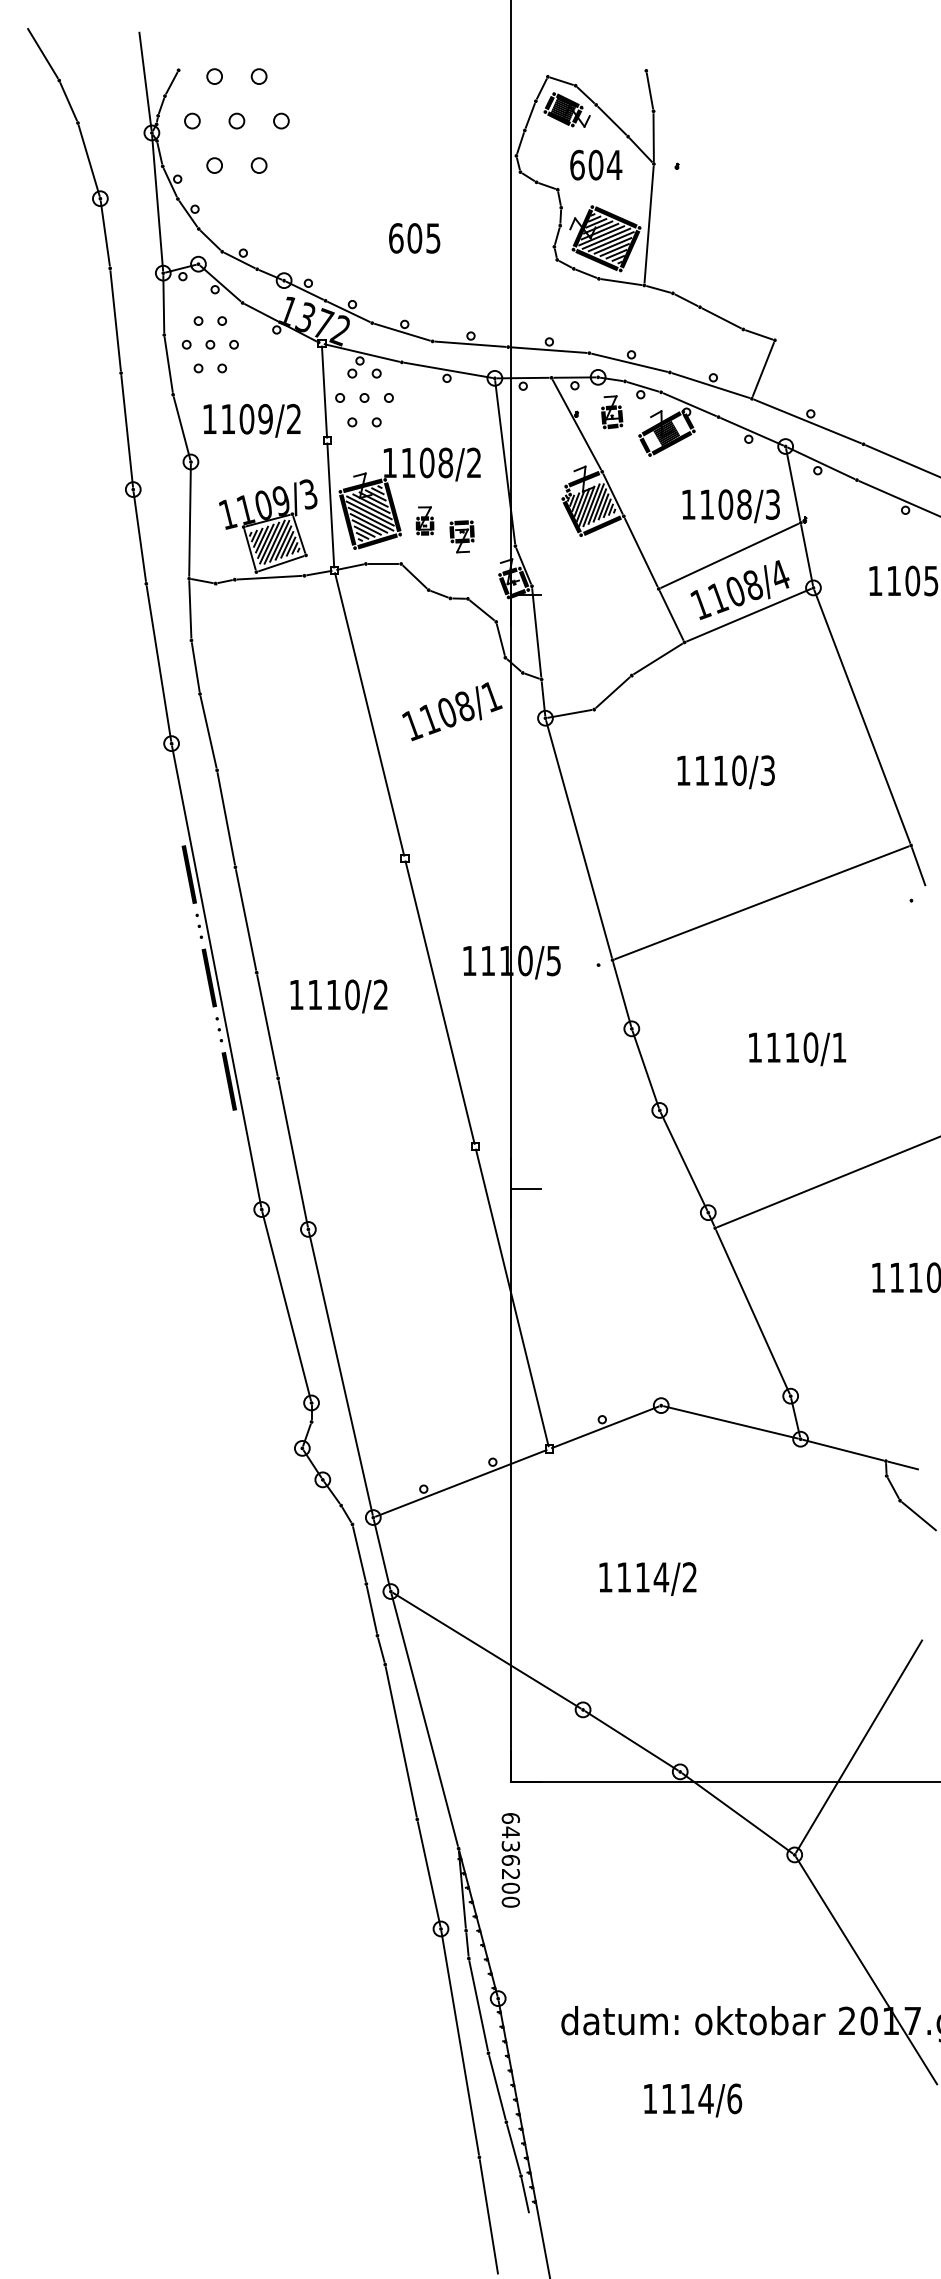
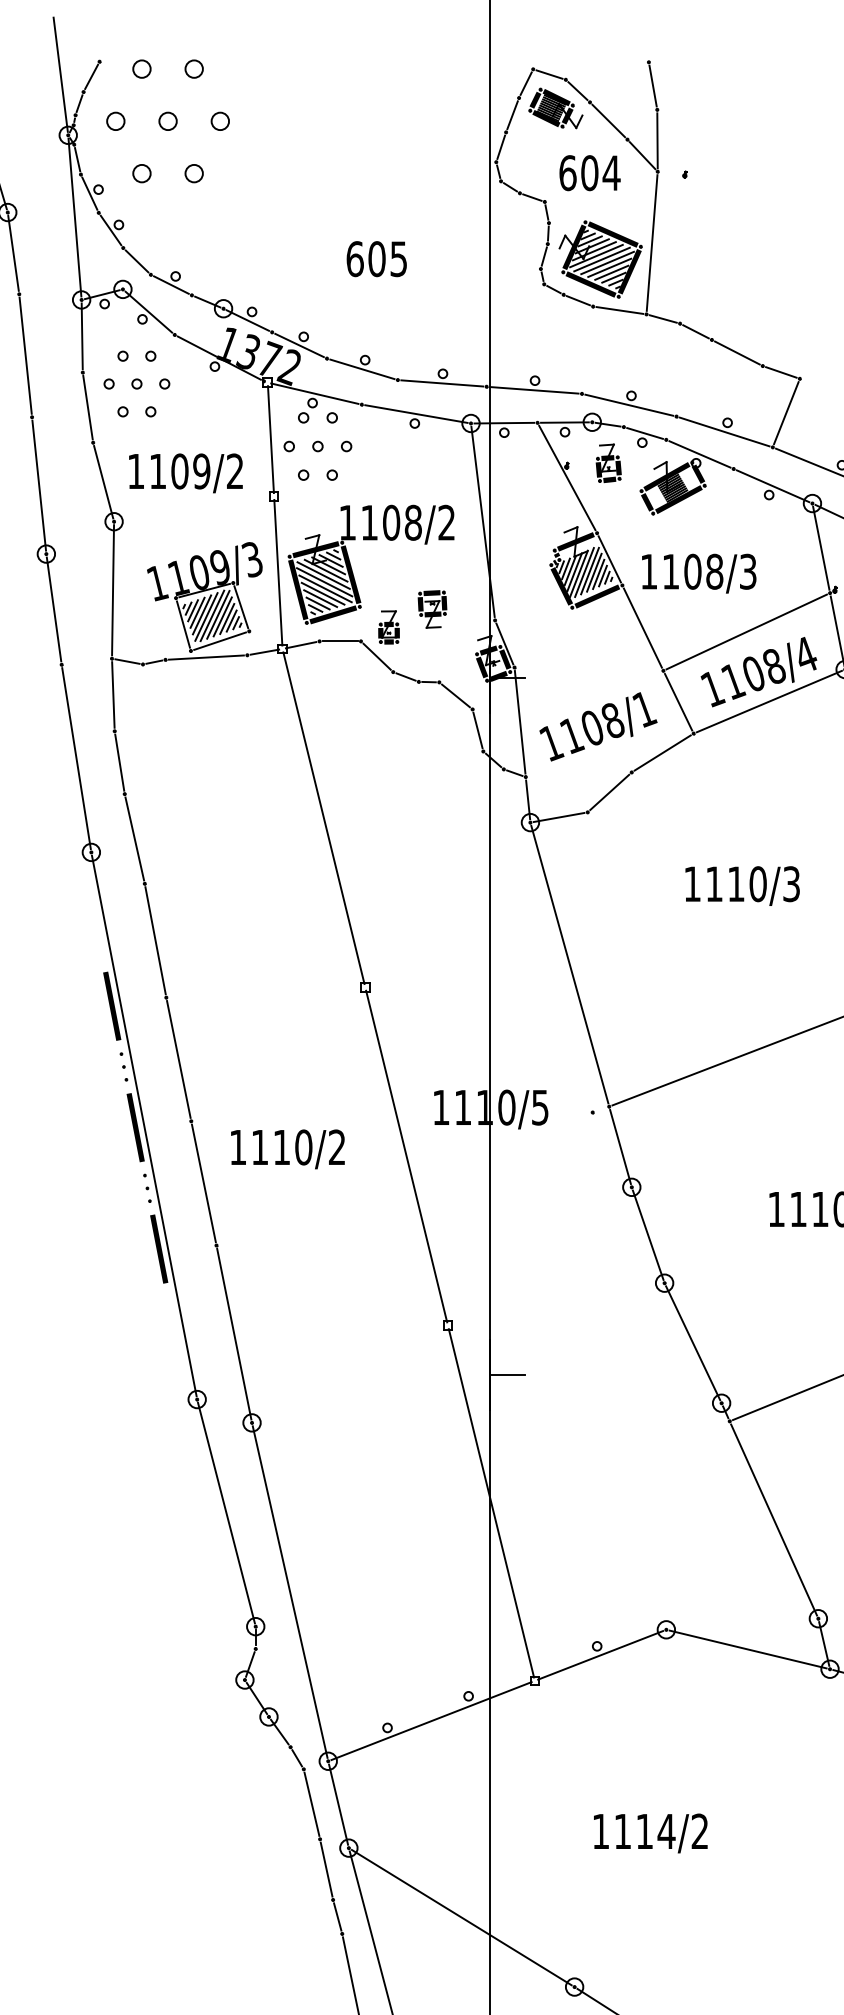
text: (730, 506) -> (698, 573), moved
part: (424, 520) -> (388, 626), moved
text: (452, 711) -> (598, 726), moved

